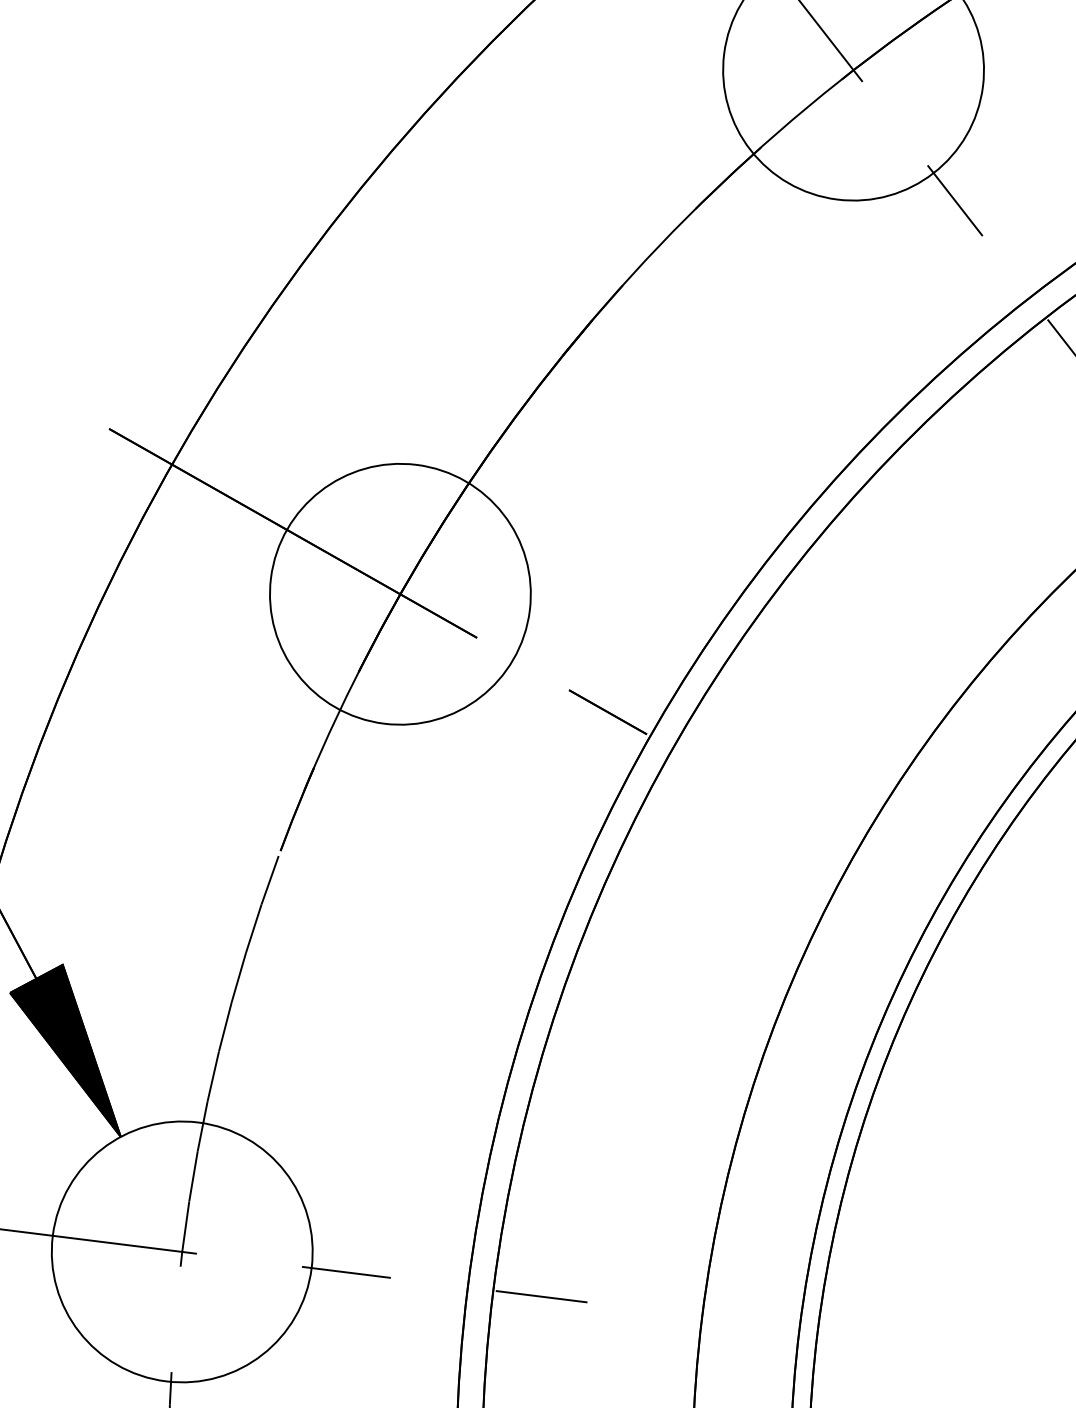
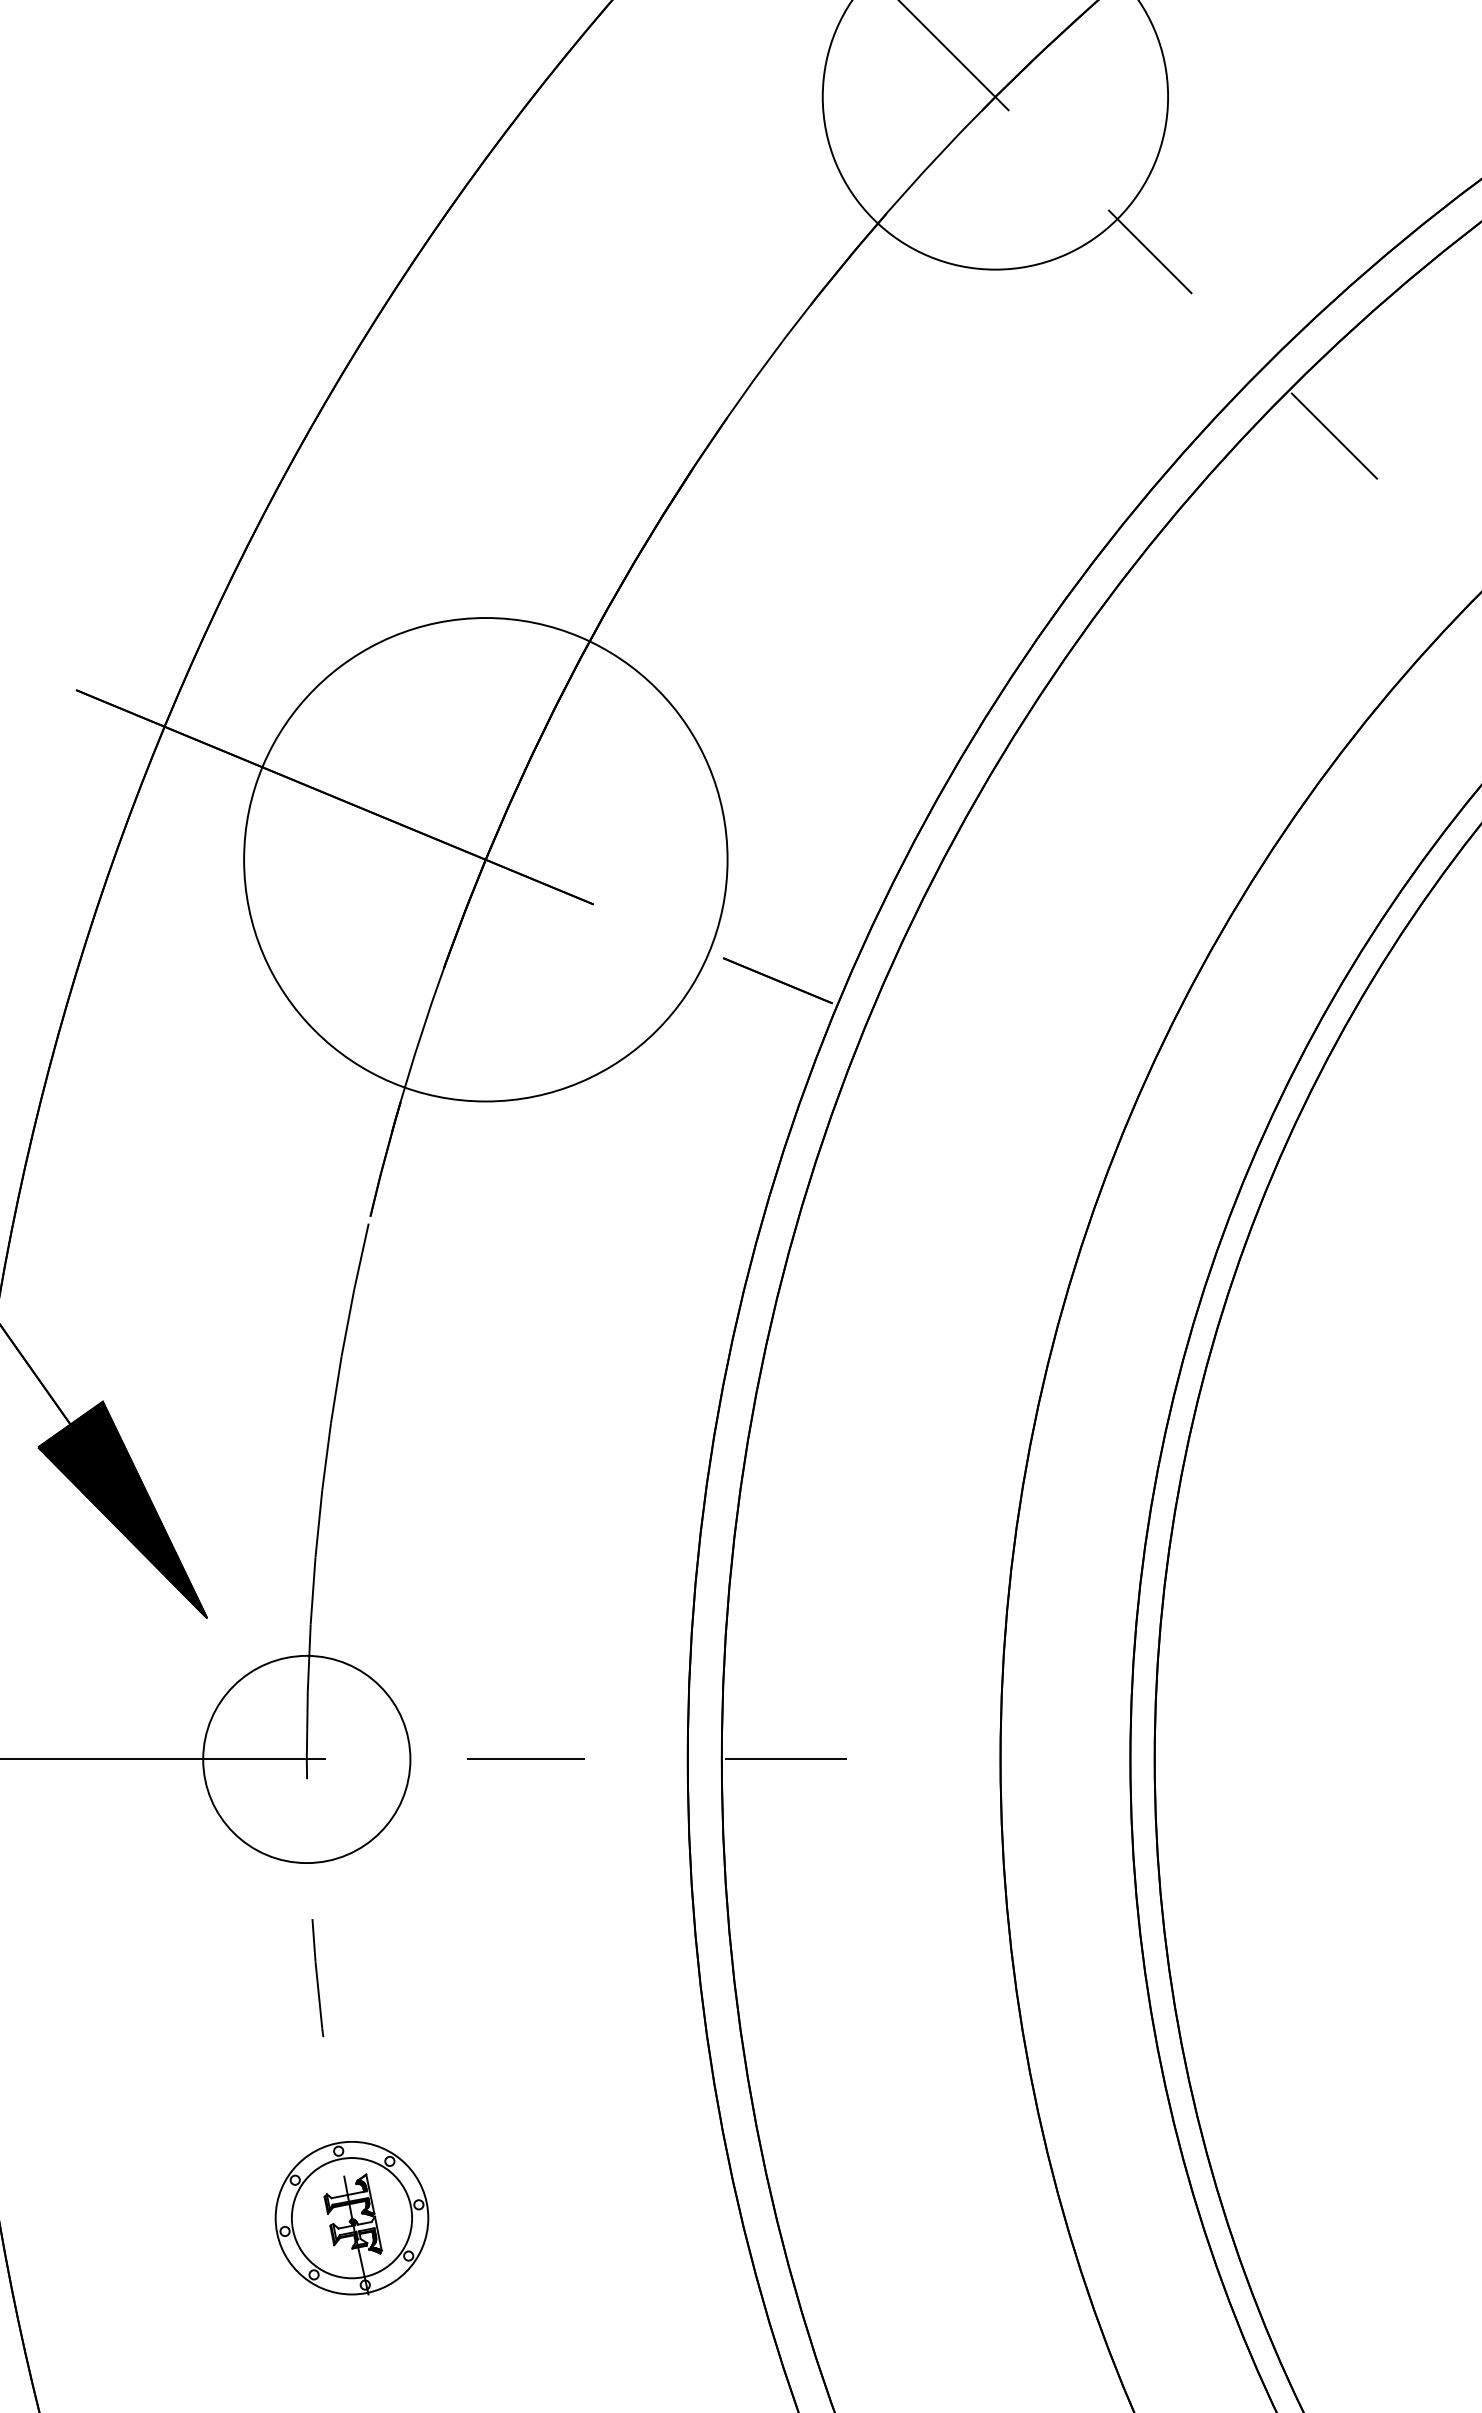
circle: (400, 594) -> (485, 859), size x1.4
circle: (182, 1251) -> (306, 1759), size x0.6

